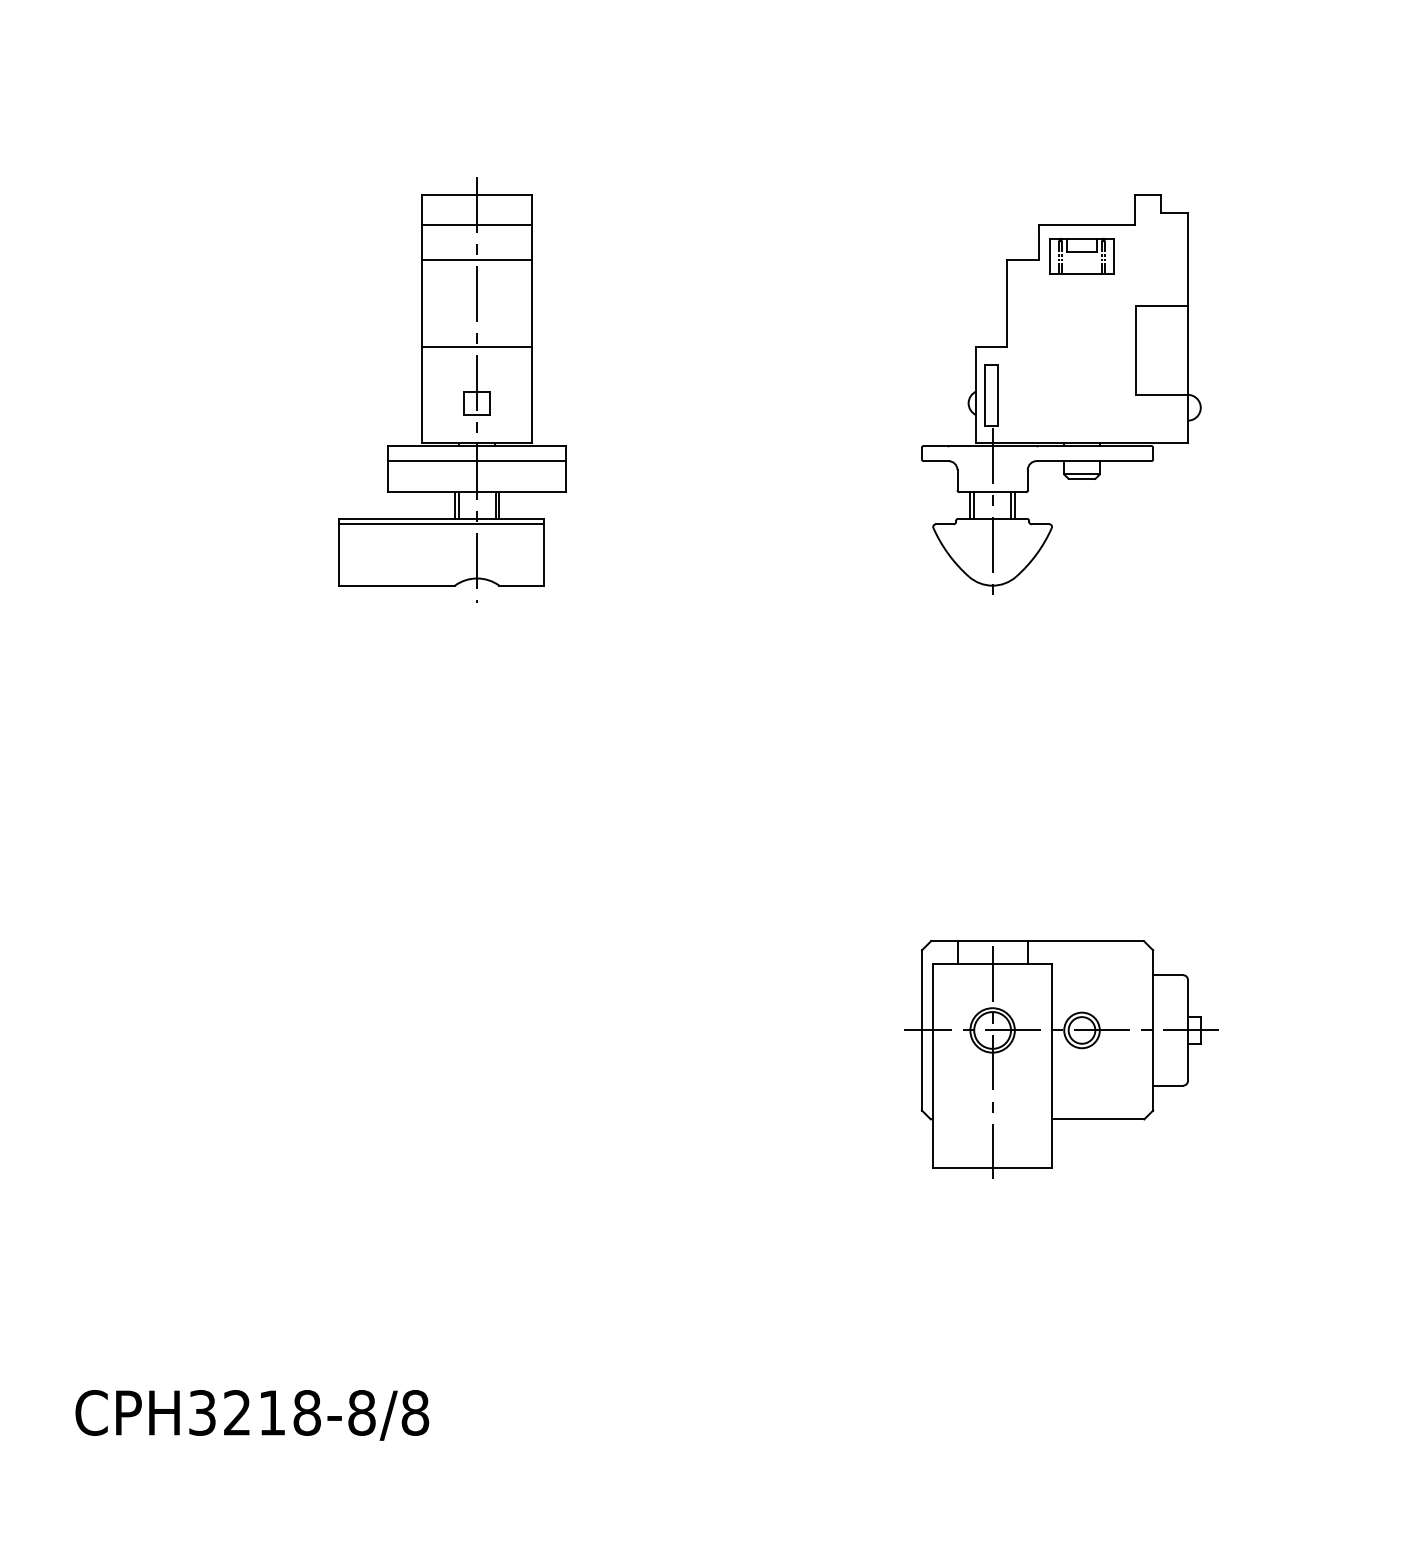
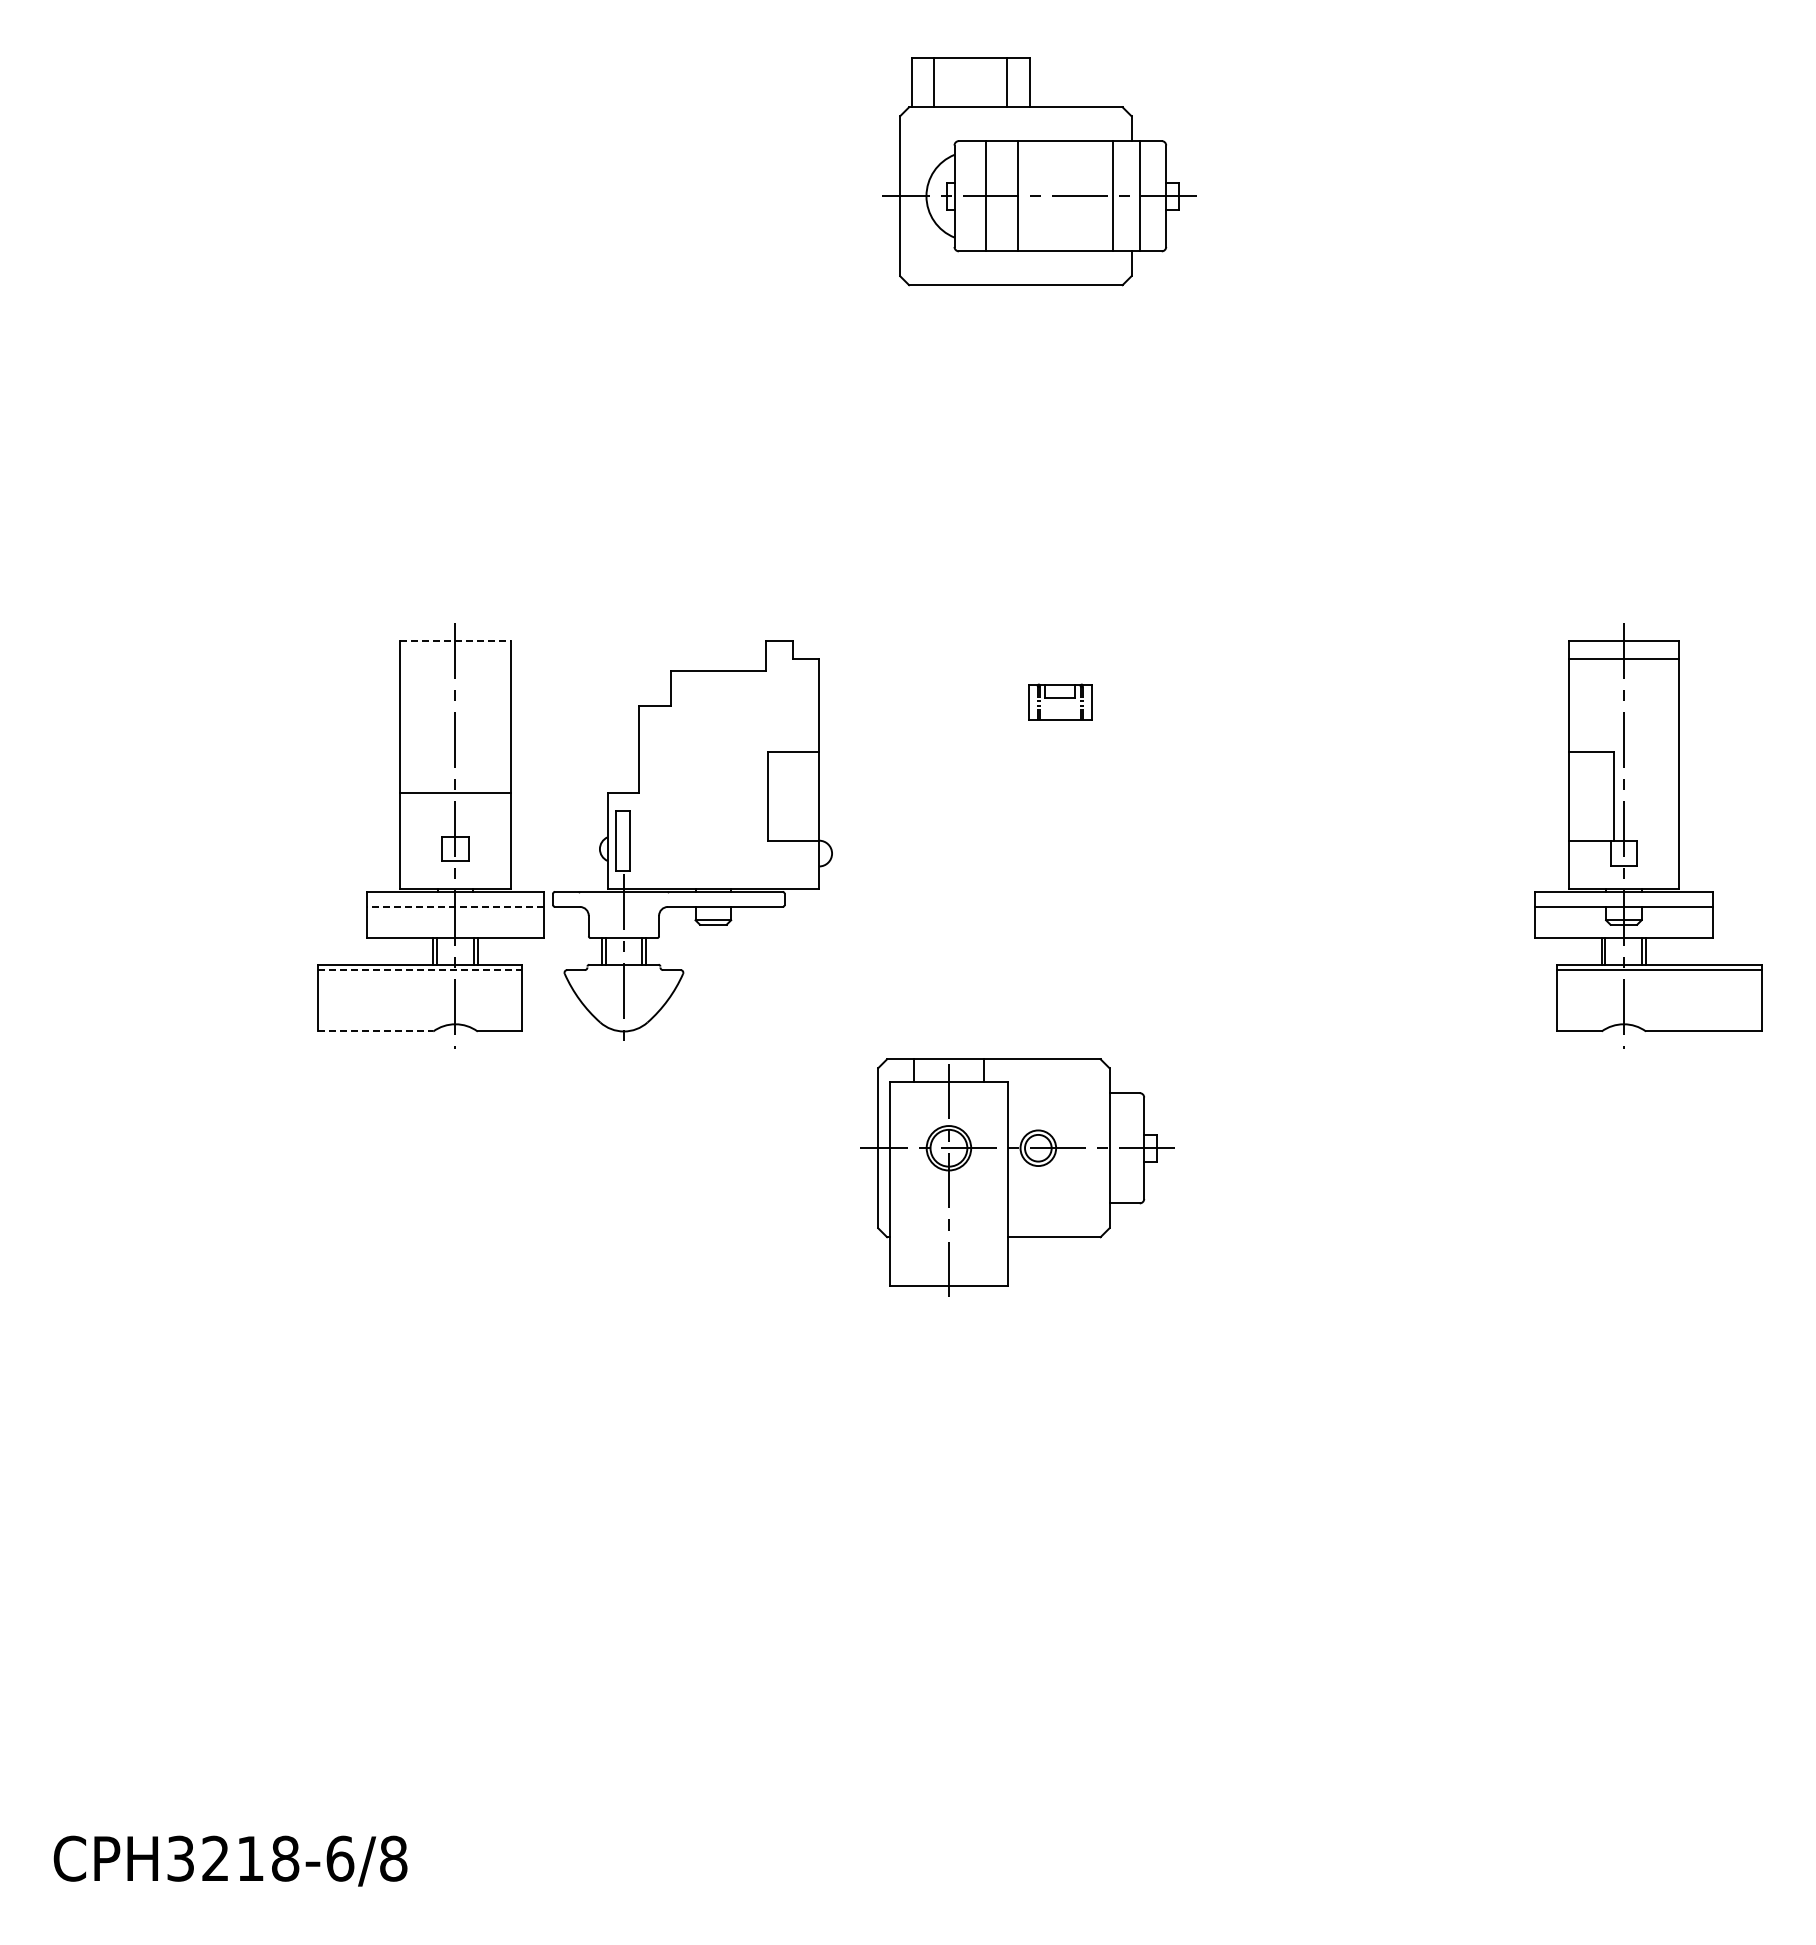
line: (477, 194) -> (455, 640), solid -> dashed
line: (477, 225) -> (455, 671), removed
line: (477, 259) -> (455, 705), removed
part: (1061, 394) -> (692, 840), moved
line: (477, 460) -> (455, 906), solid -> dashed
line: (442, 524) -> (420, 970), solid -> dashed
line: (397, 585) -> (375, 1031), solid -> dashed
part: (1061, 1059) -> (1017, 1177), moved
text: (362, 1412) -> (340, 1858), CPH3218-8/8 -> CPH3218-6/8

